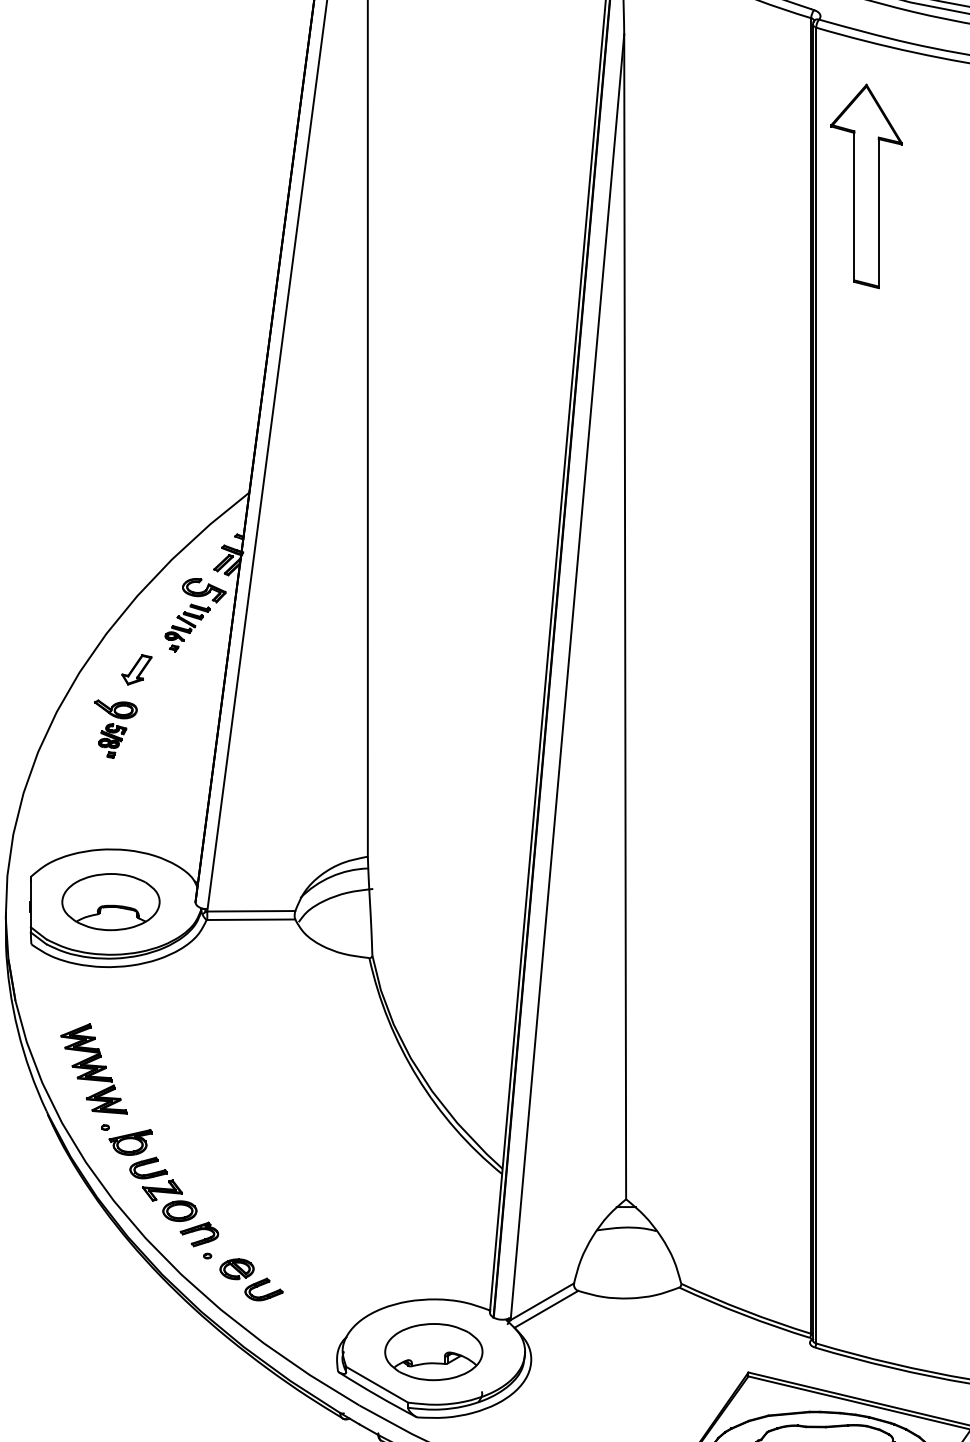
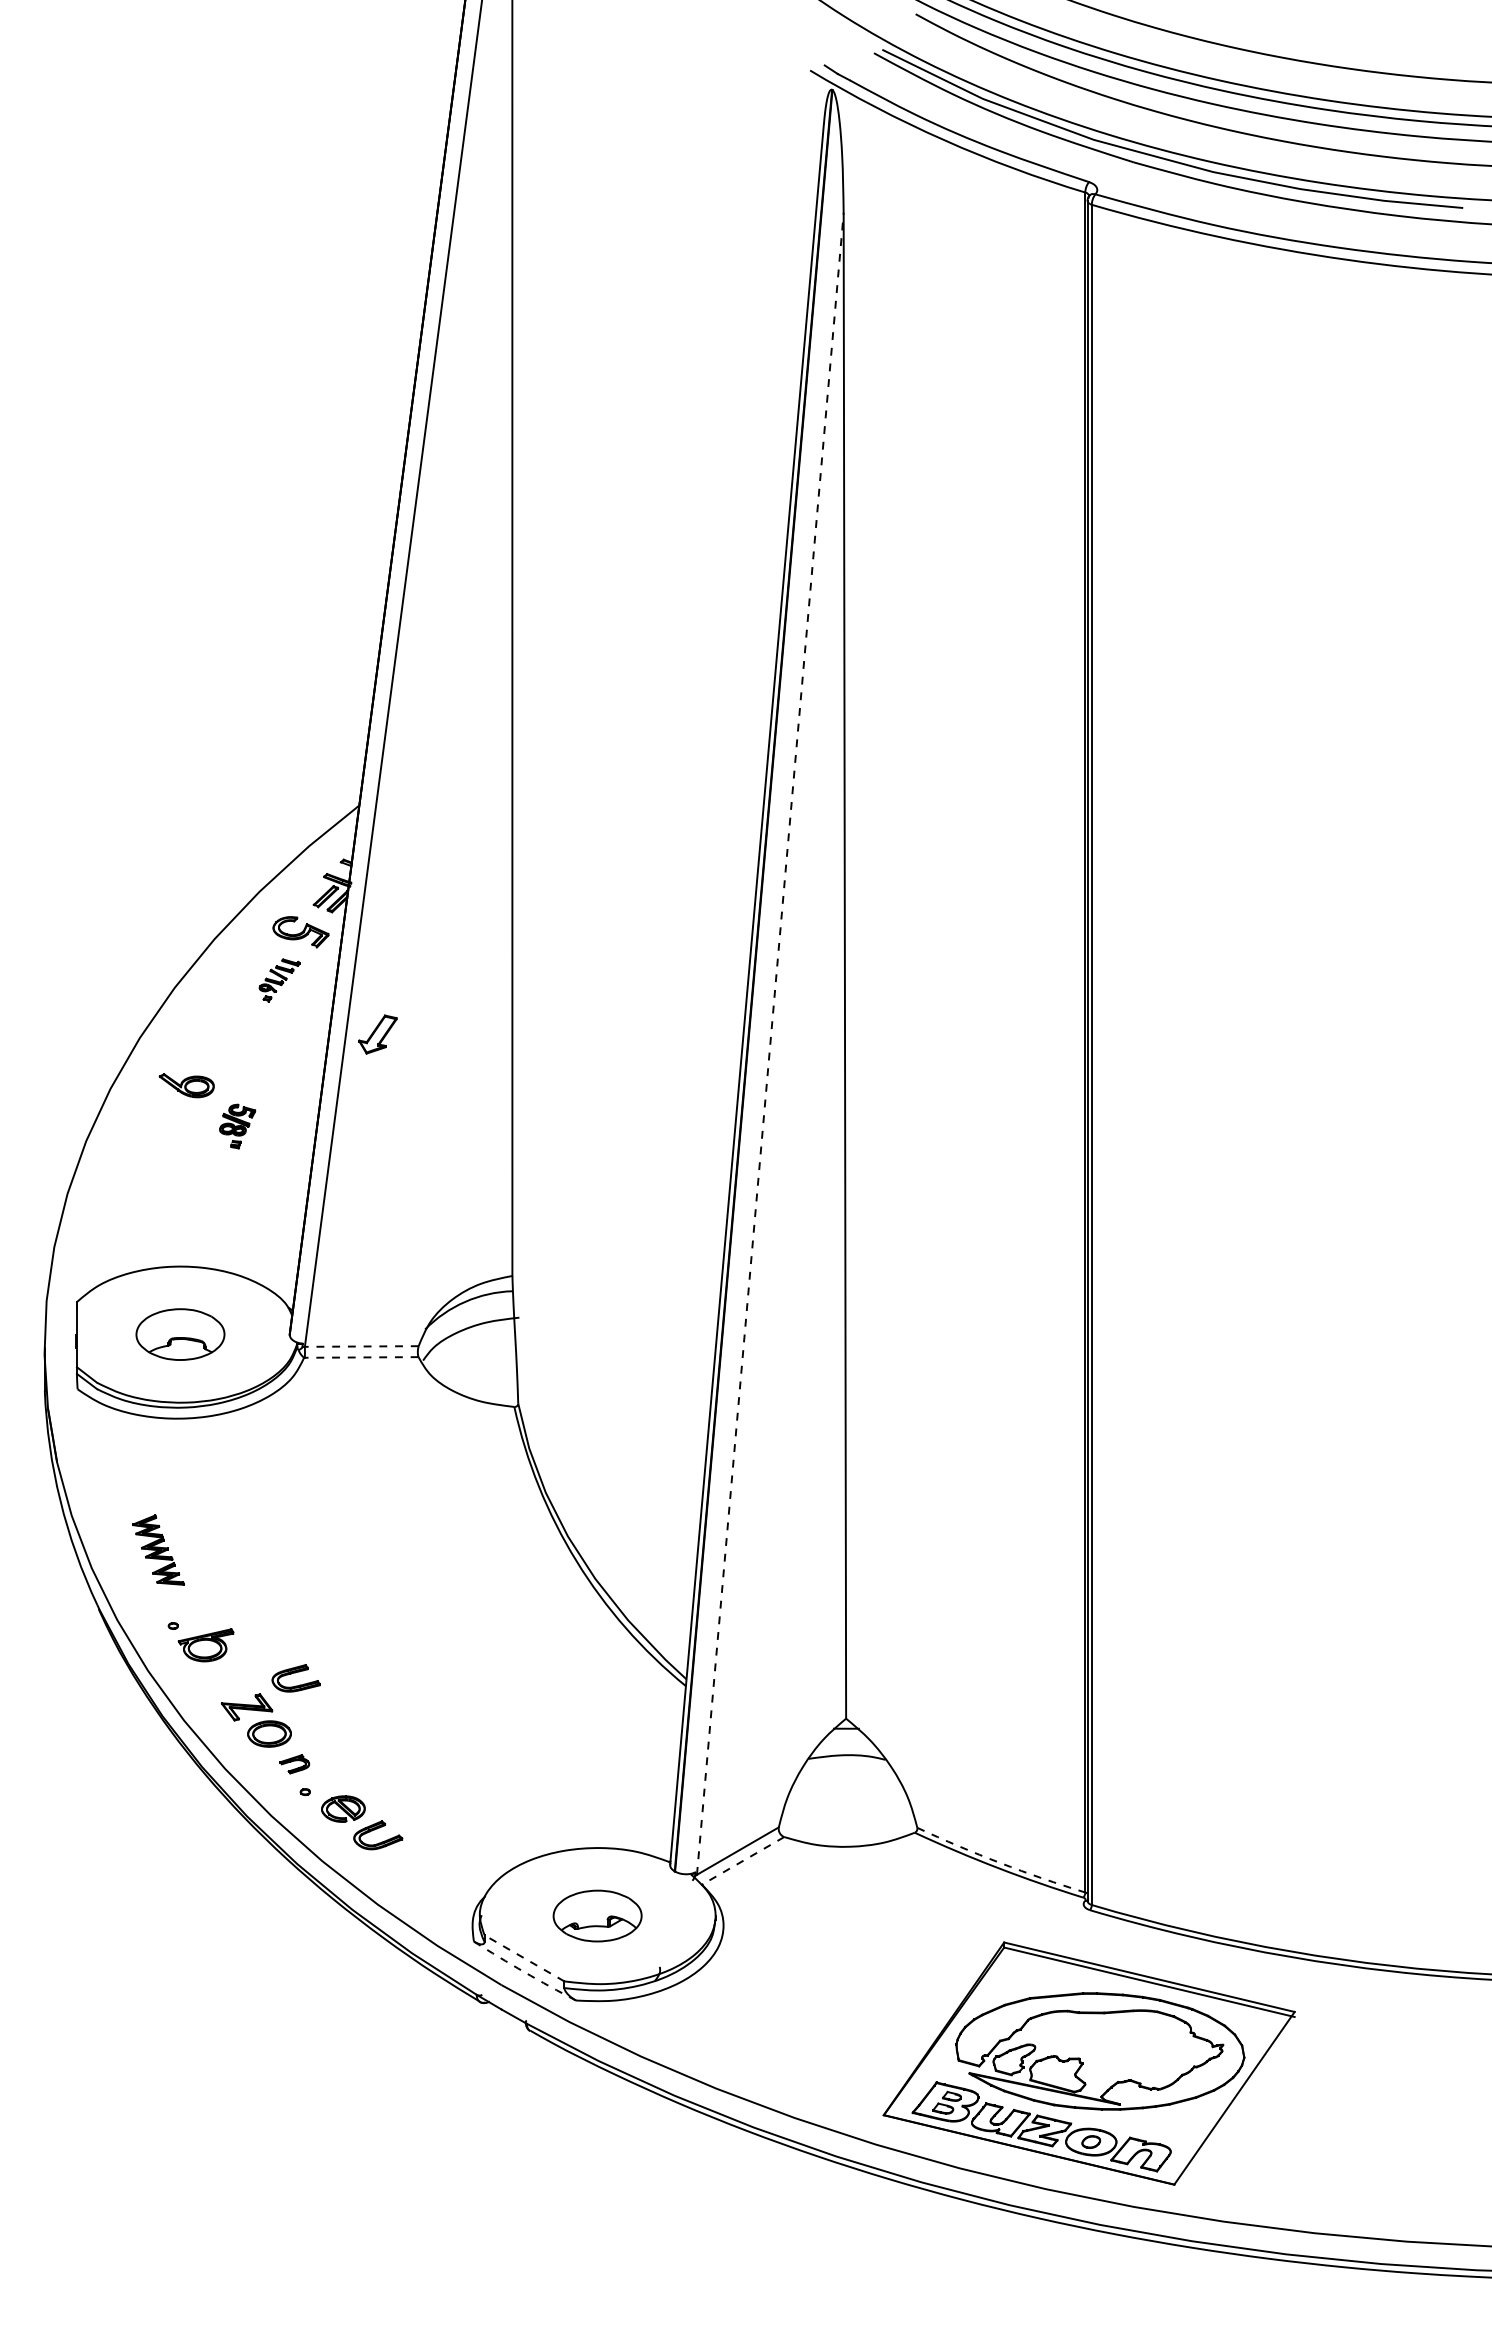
part: (866, 186) -> (1156, 409), removed
part: (187, 628) -> (279, 980), size x0.7
part: (136, 669) -> (377, 1034), moved
line: (567, 677) -> (770, 1044), solid -> dashed
part: (112, 741) -> (237, 1126), moved
part: (110, 901) -> (180, 1334), size x0.7
line: (251, 911) -> (361, 1346), solid -> dashed
line: (251, 919) -> (361, 1357), solid -> dashed
part: (93, 1068) -> (158, 1549), size x0.6
part: (148, 1168) -> (295, 1678), moved
part: (199, 1234) -> (294, 1764), size x0.6
line: (545, 1309) -> (742, 1860), solid -> dashed
arc: (745, 1310) -> (1000, 1862), solid -> dashed
part: (433, 1351) -> (597, 1915), size x0.7
line: (377, 1384) -> (524, 1958), solid -> dashed
arc: (377, 1395) -> (524, 1972), solid -> dashed

